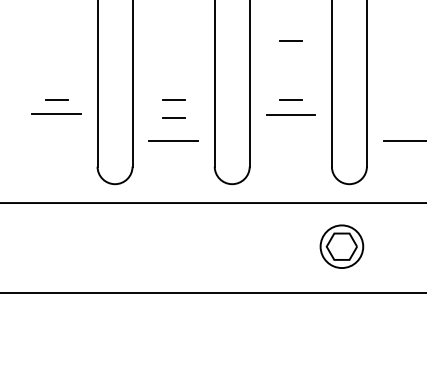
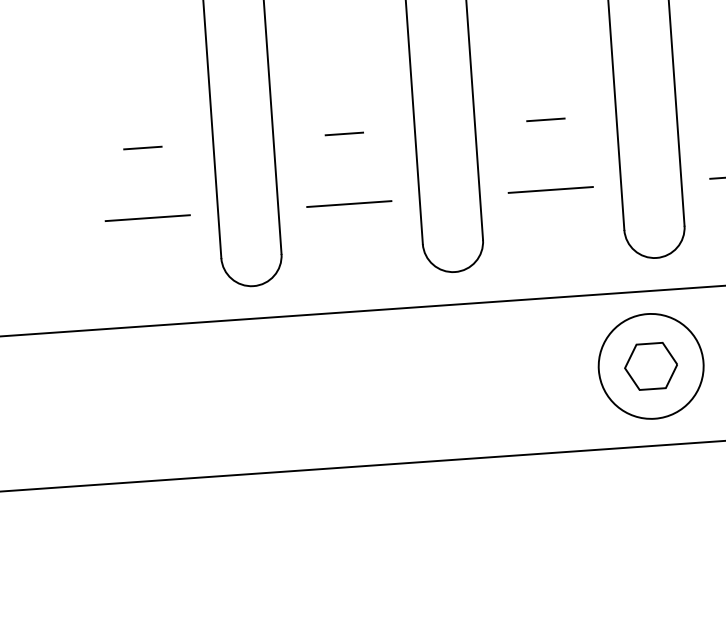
line: (290, 40) -> (537, 17), removed
line: (56, 113) -> (147, 218), moved
line: (290, 114) -> (549, 189), moved
line: (173, 117) -> (346, 164), removed
circle: (341, 246) -> (650, 366), size x1.43

